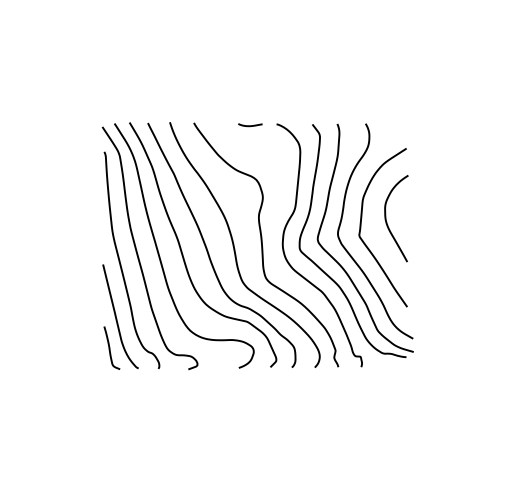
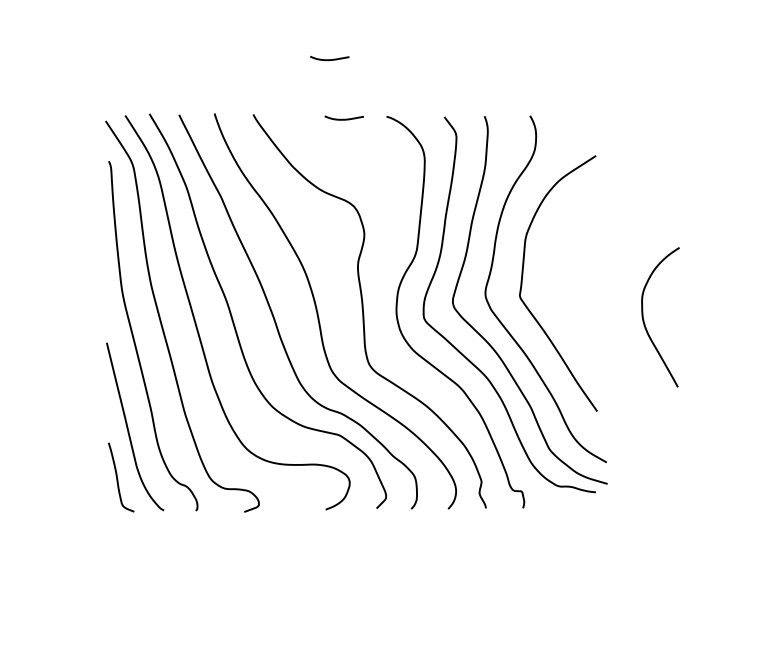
curve: (241, 88) -> (329, 59), added
curve: (387, 222) -> (645, 323), moved

